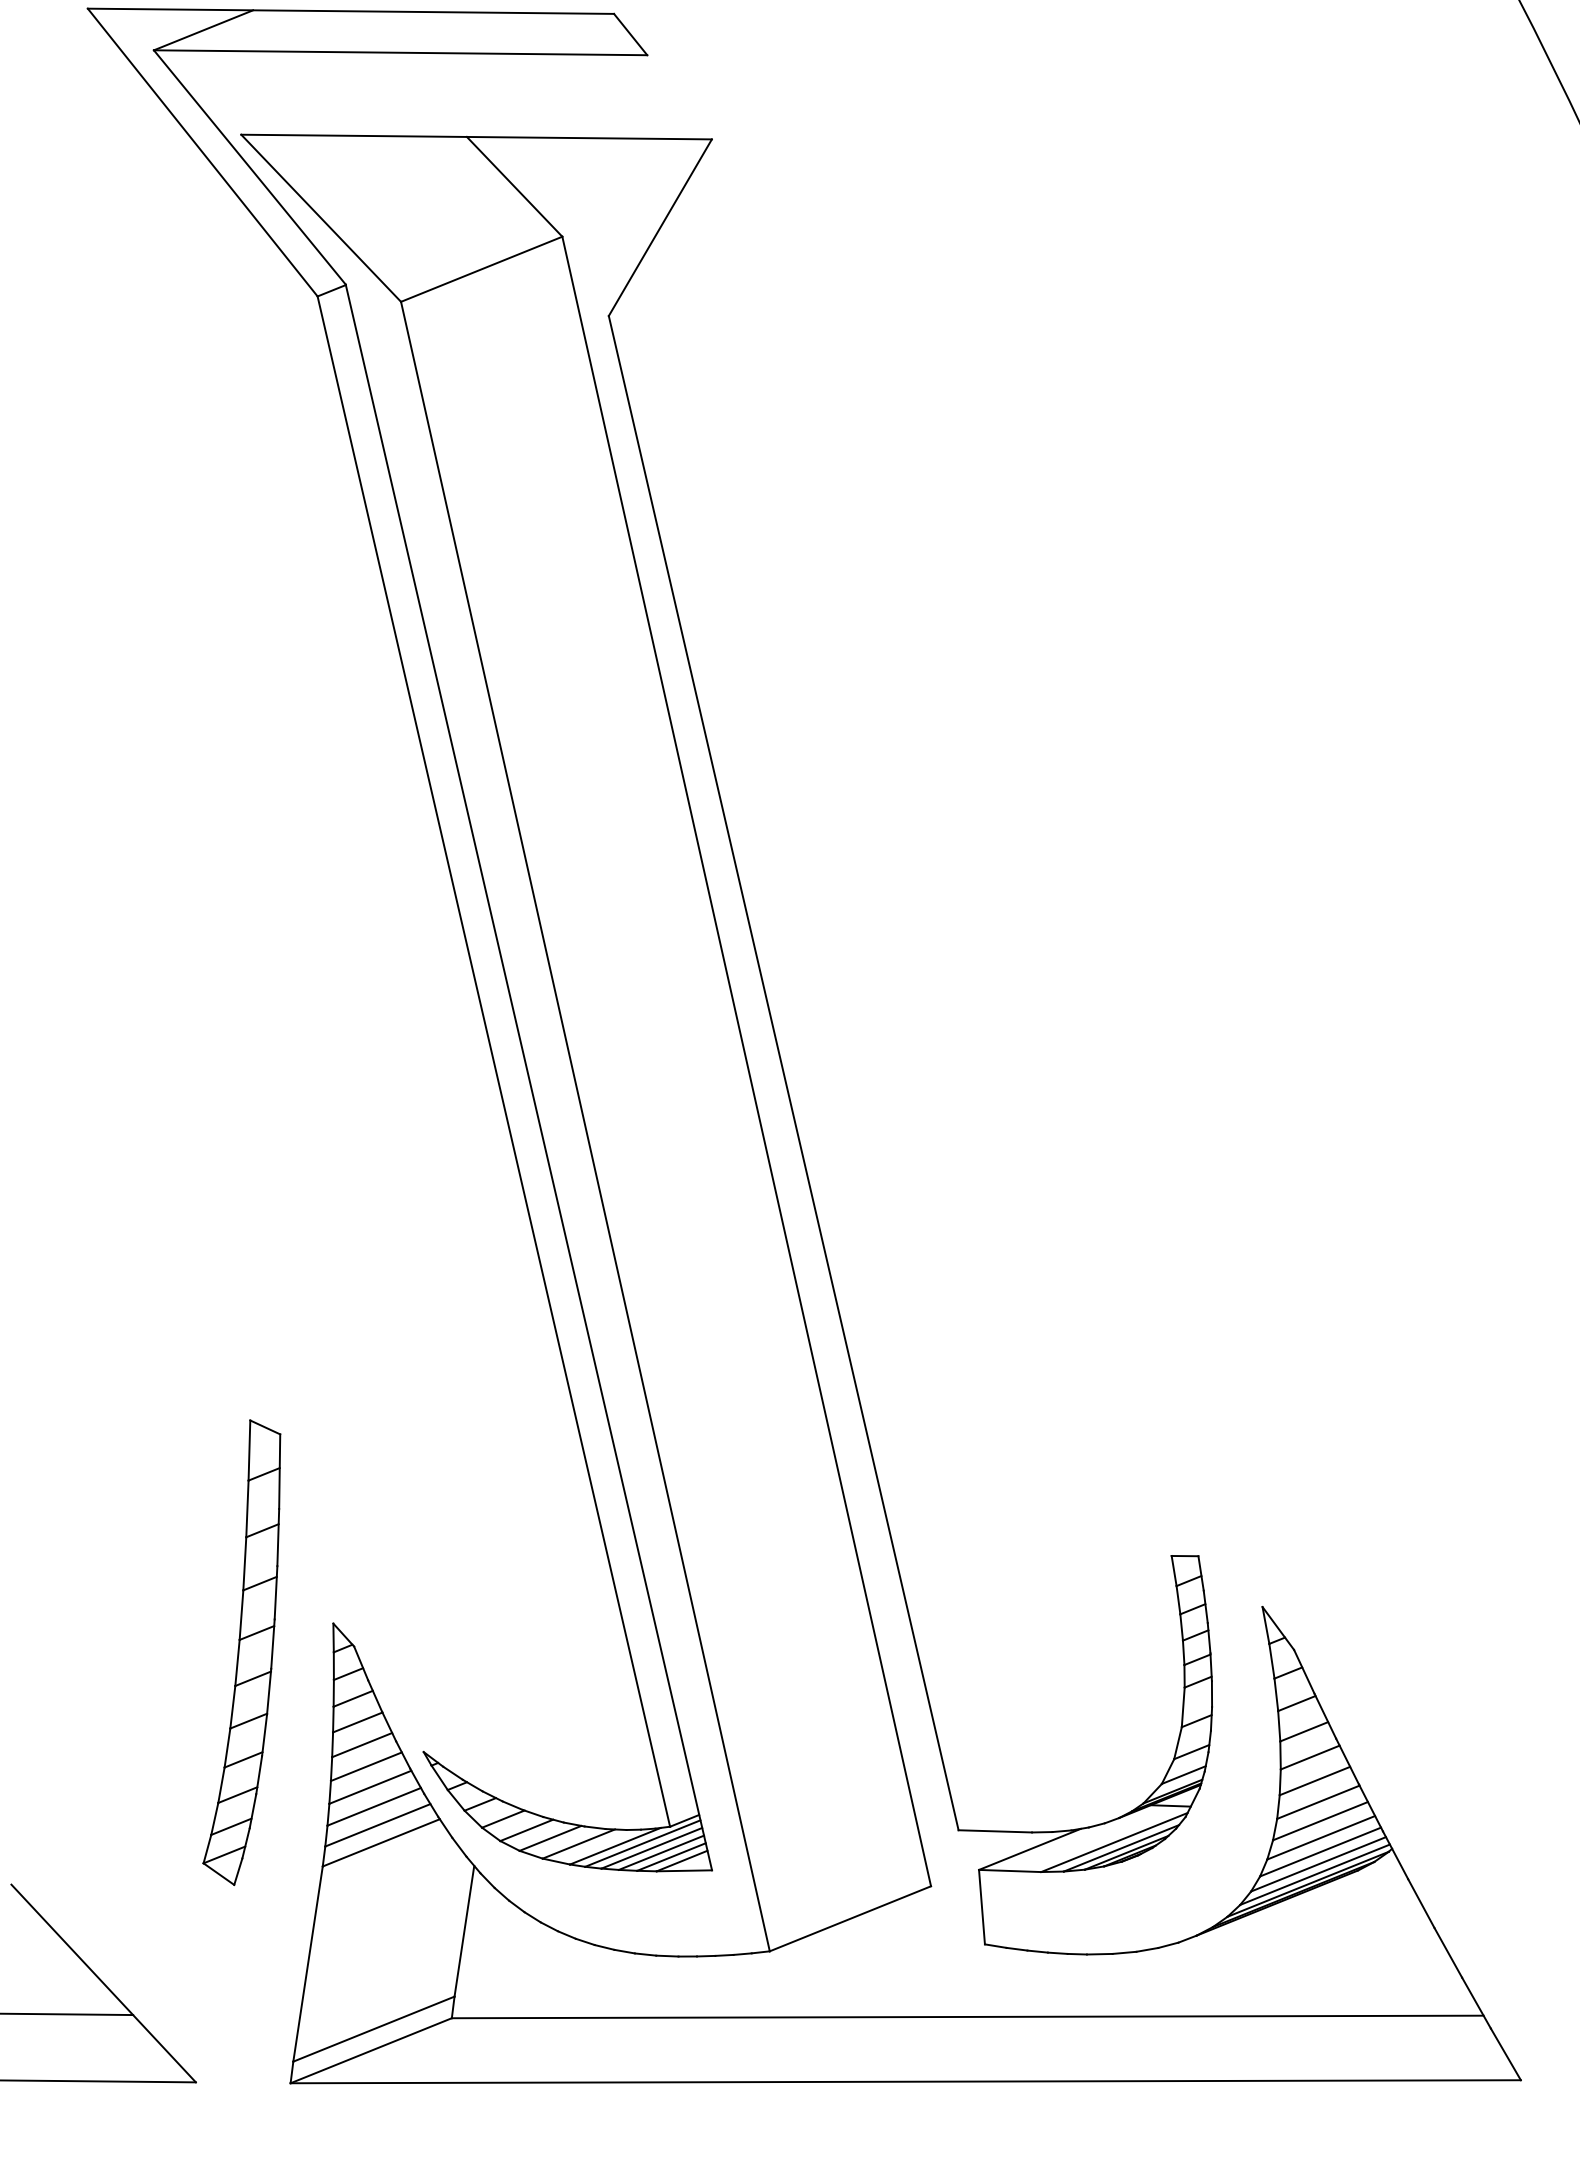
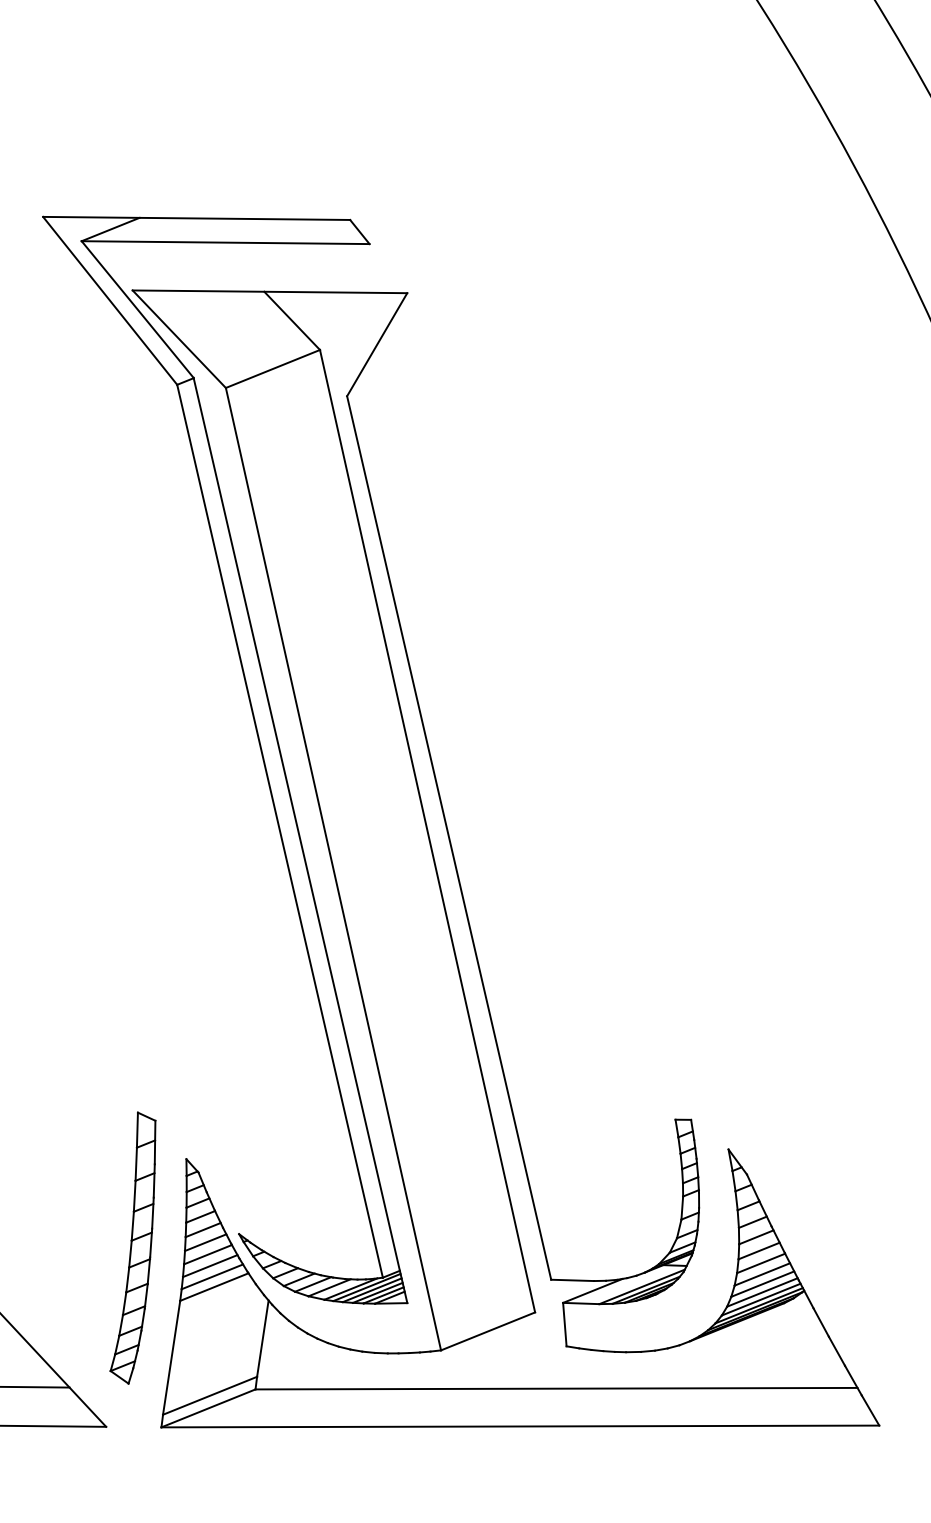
part: (240, 1651) -> (132, 1247), moved

